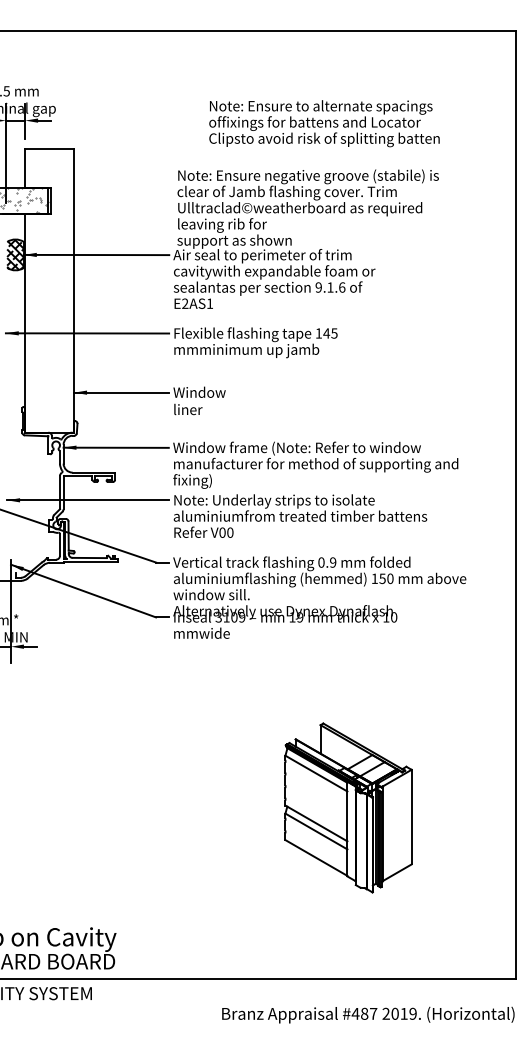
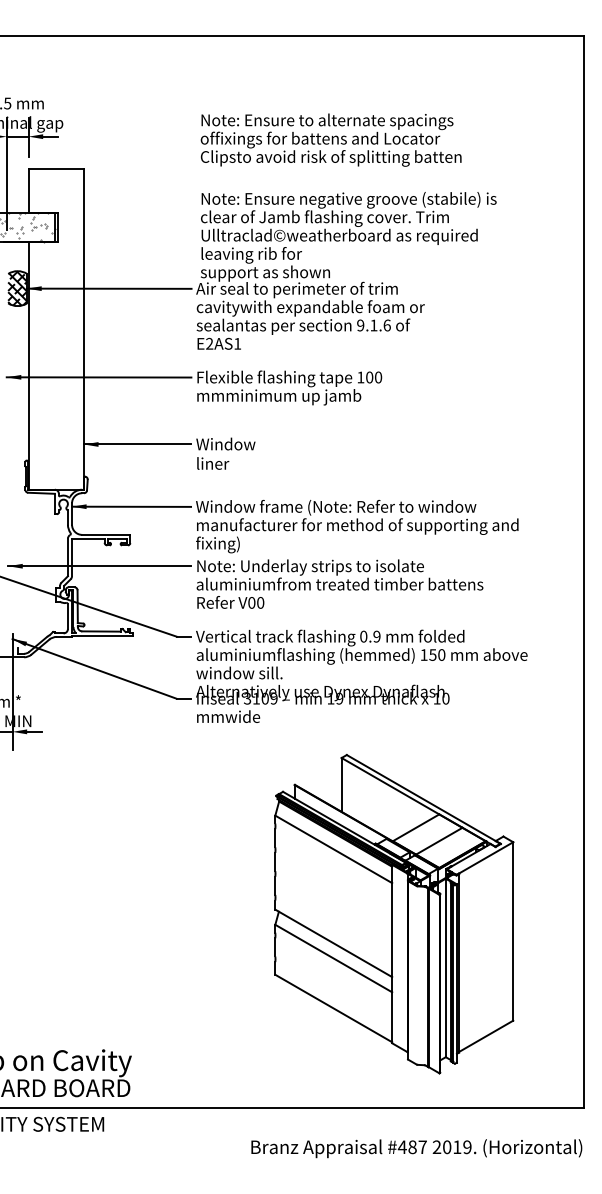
text: (323, 123) -> (330, 139), moved
text: (330, 333) -> (373, 377), 145 -> 100
part: (348, 808) -> (394, 914), size x1.67

